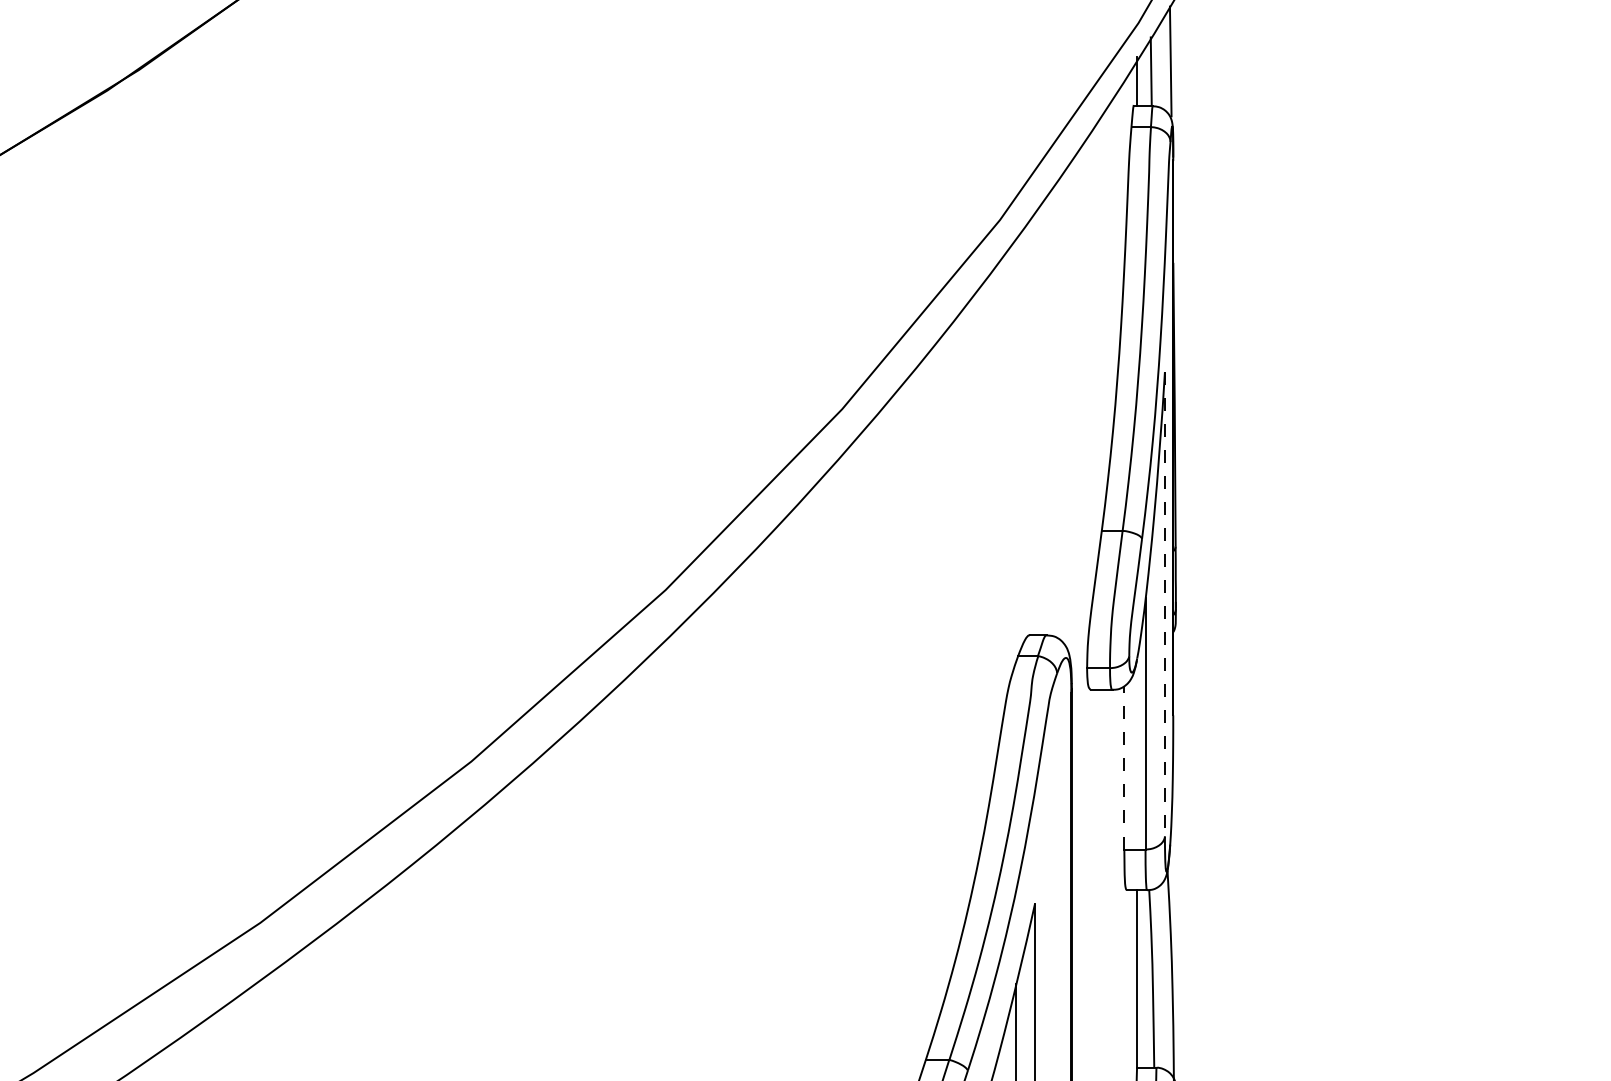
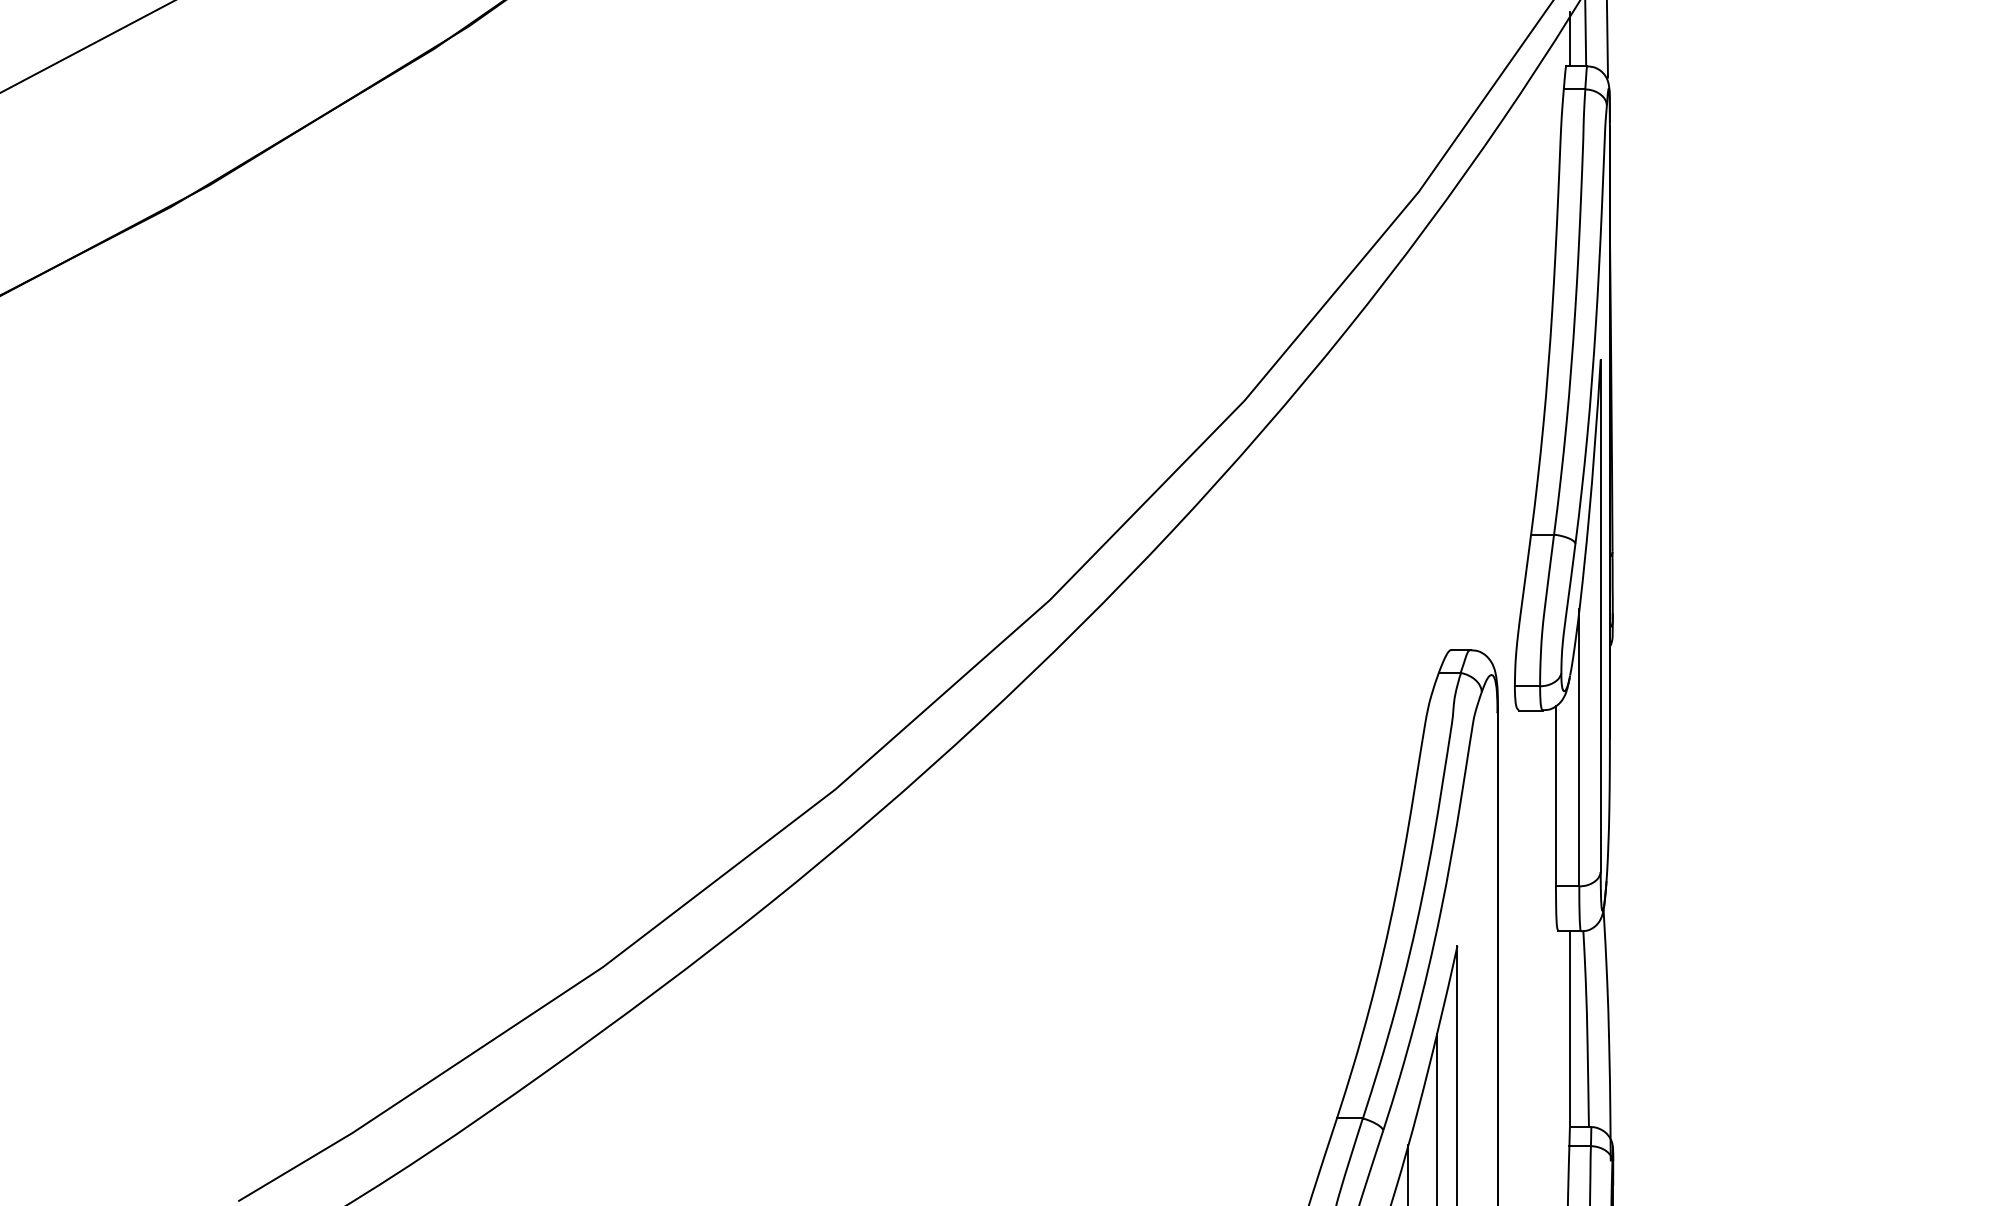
line: (1164, 604) -> (1600, 616), dashed -> solid
line: (1123, 767) -> (1555, 795), dashed -> solid

